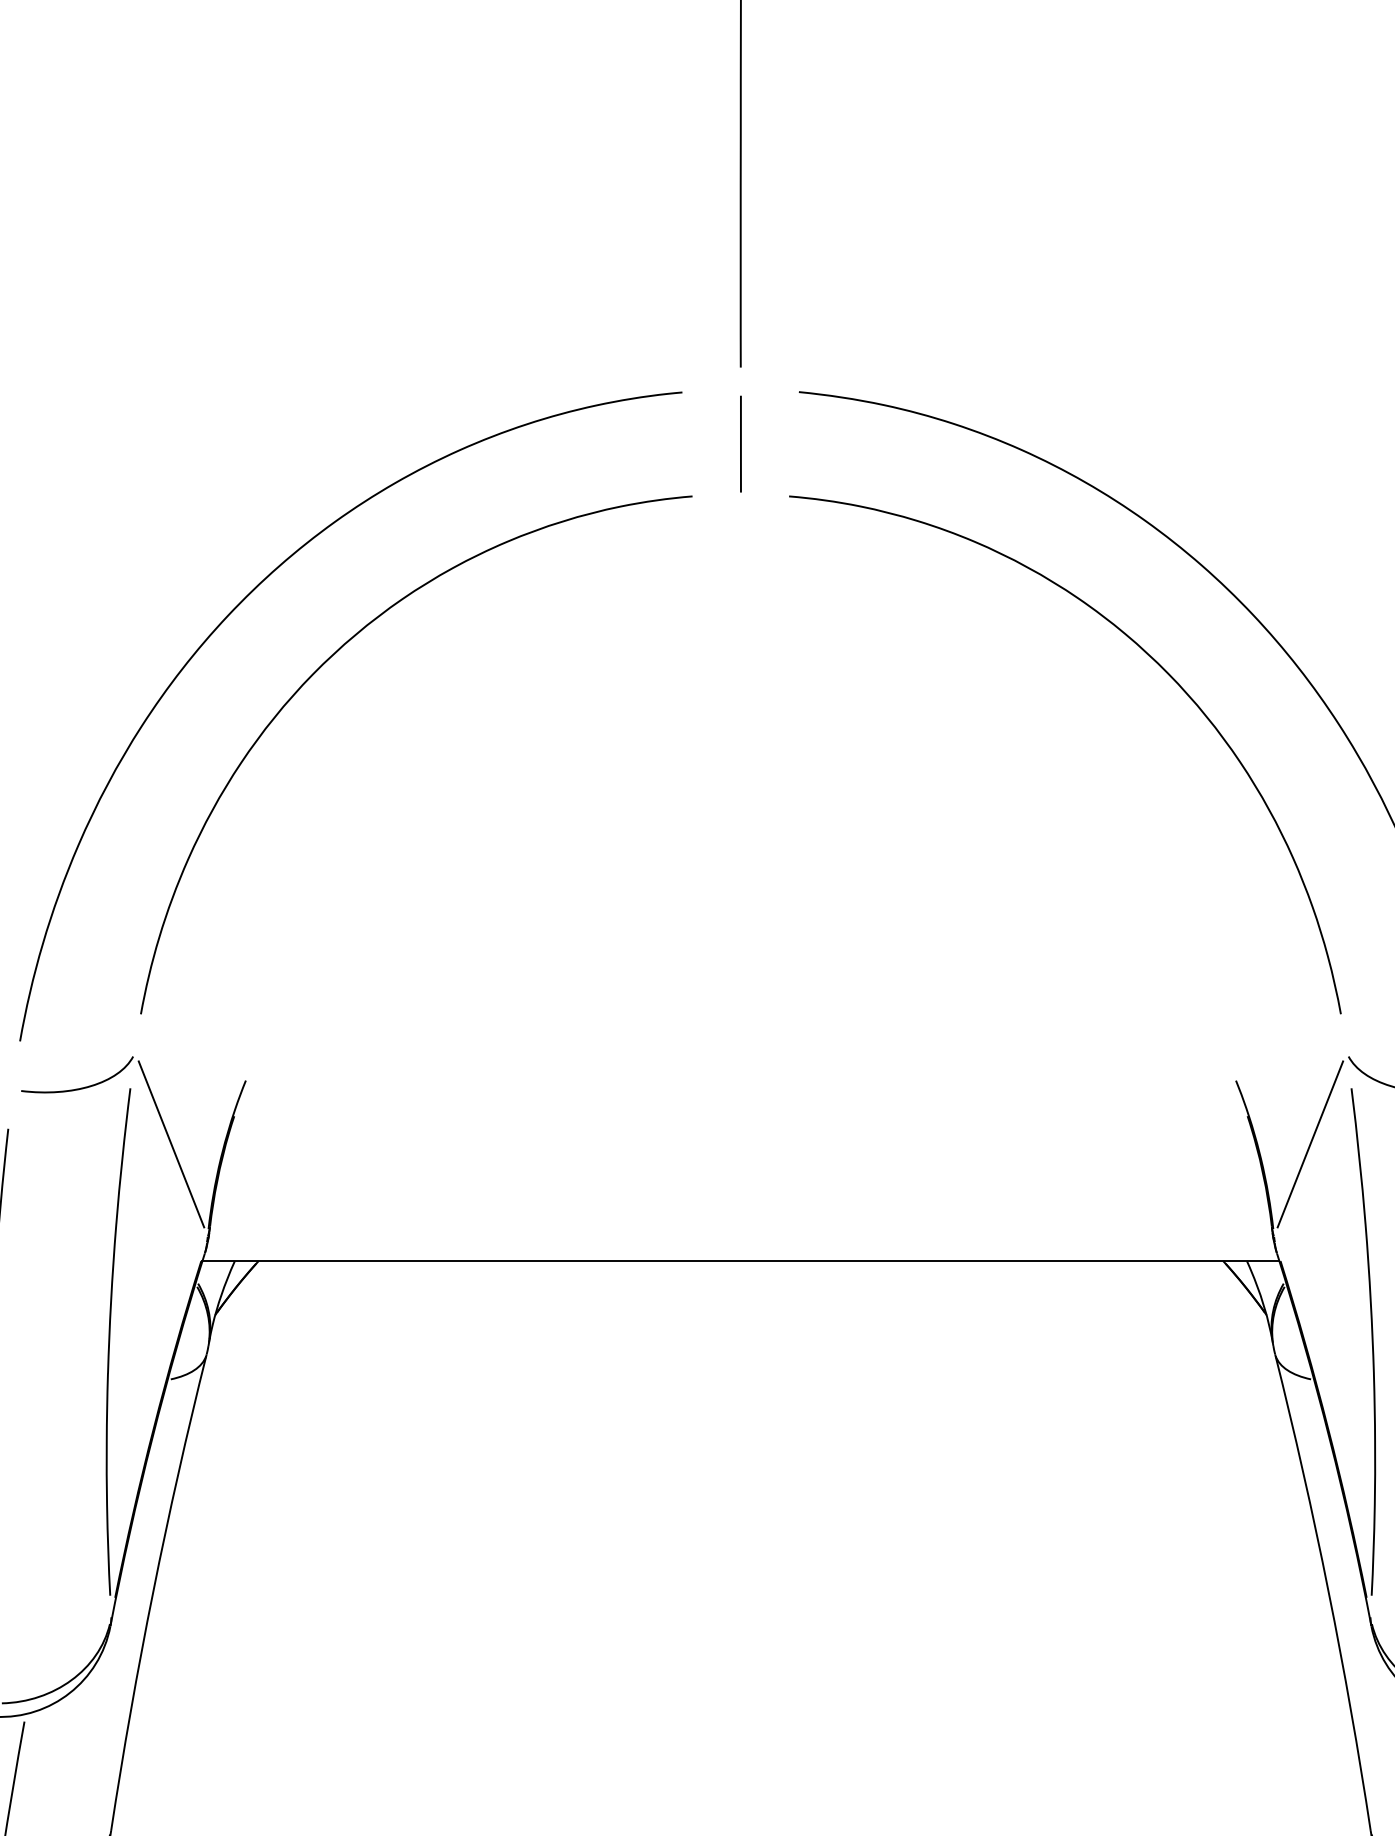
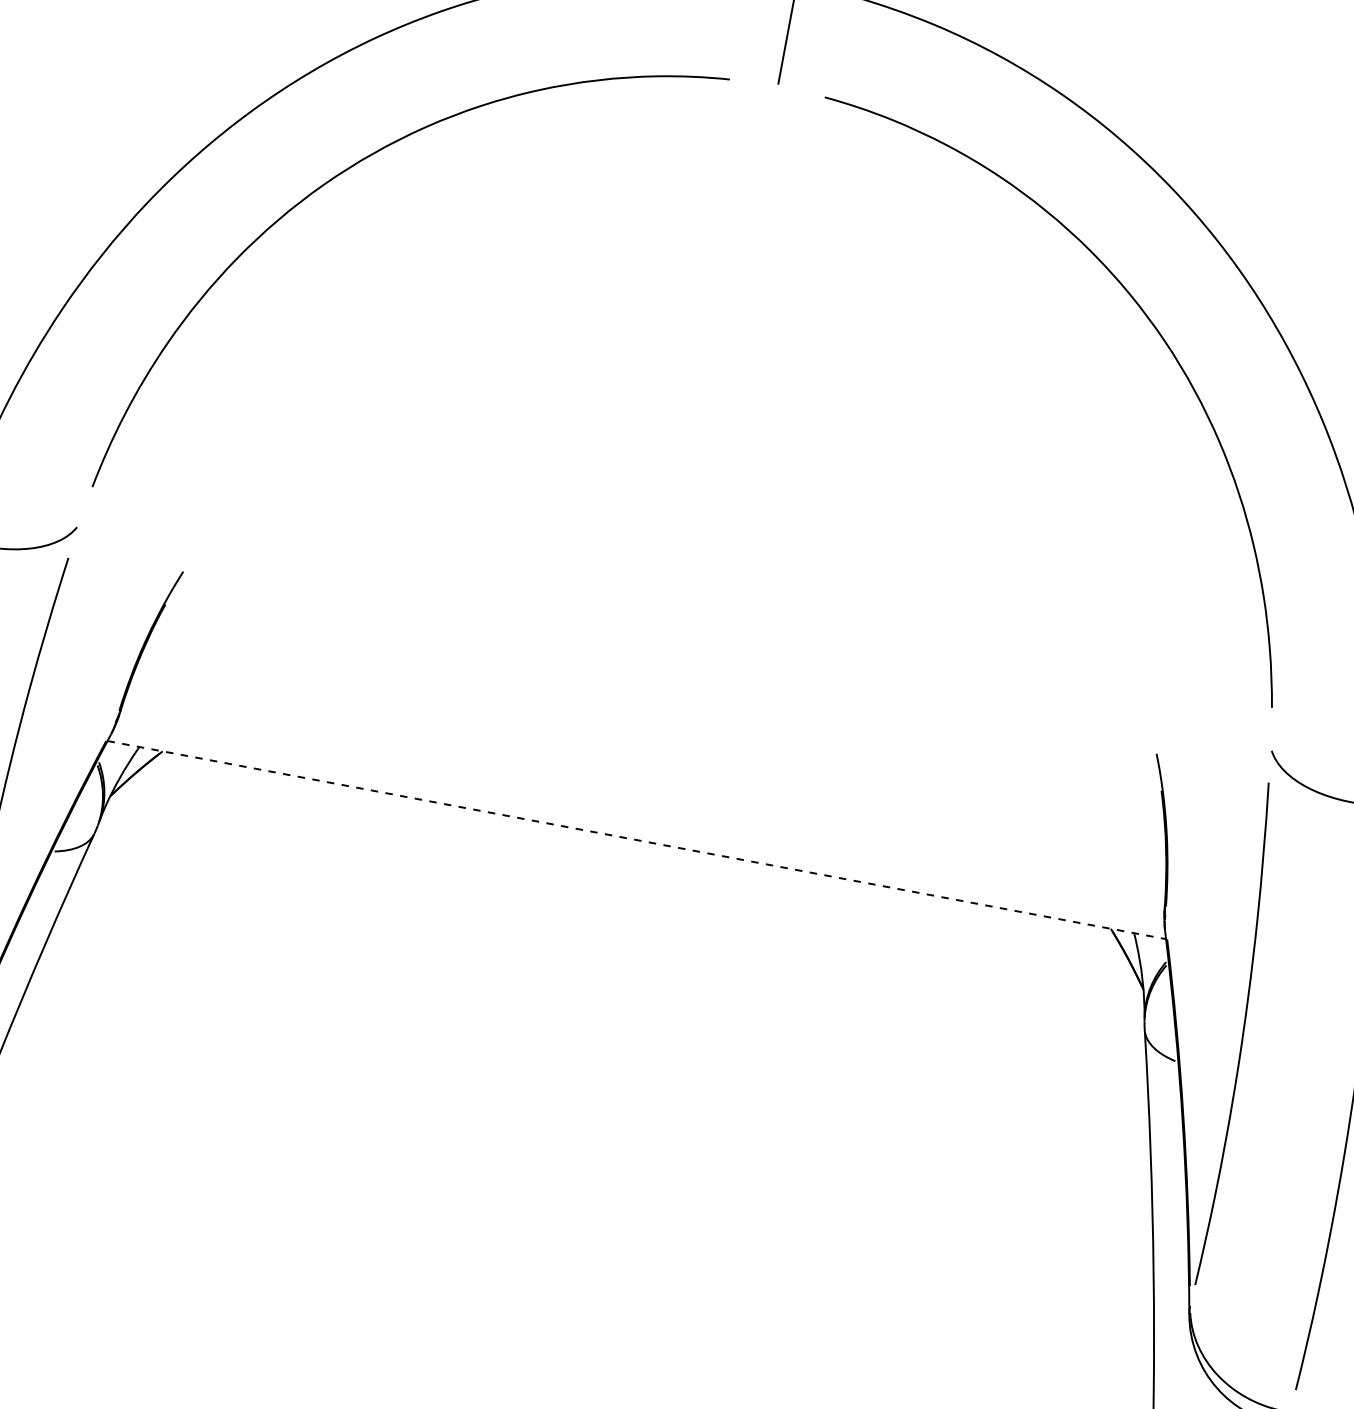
line: (171, 1144) -> (98, 620), removed
line: (1310, 1144) -> (1218, 830), removed
line: (741, 1261) -> (637, 840), solid -> dashed

